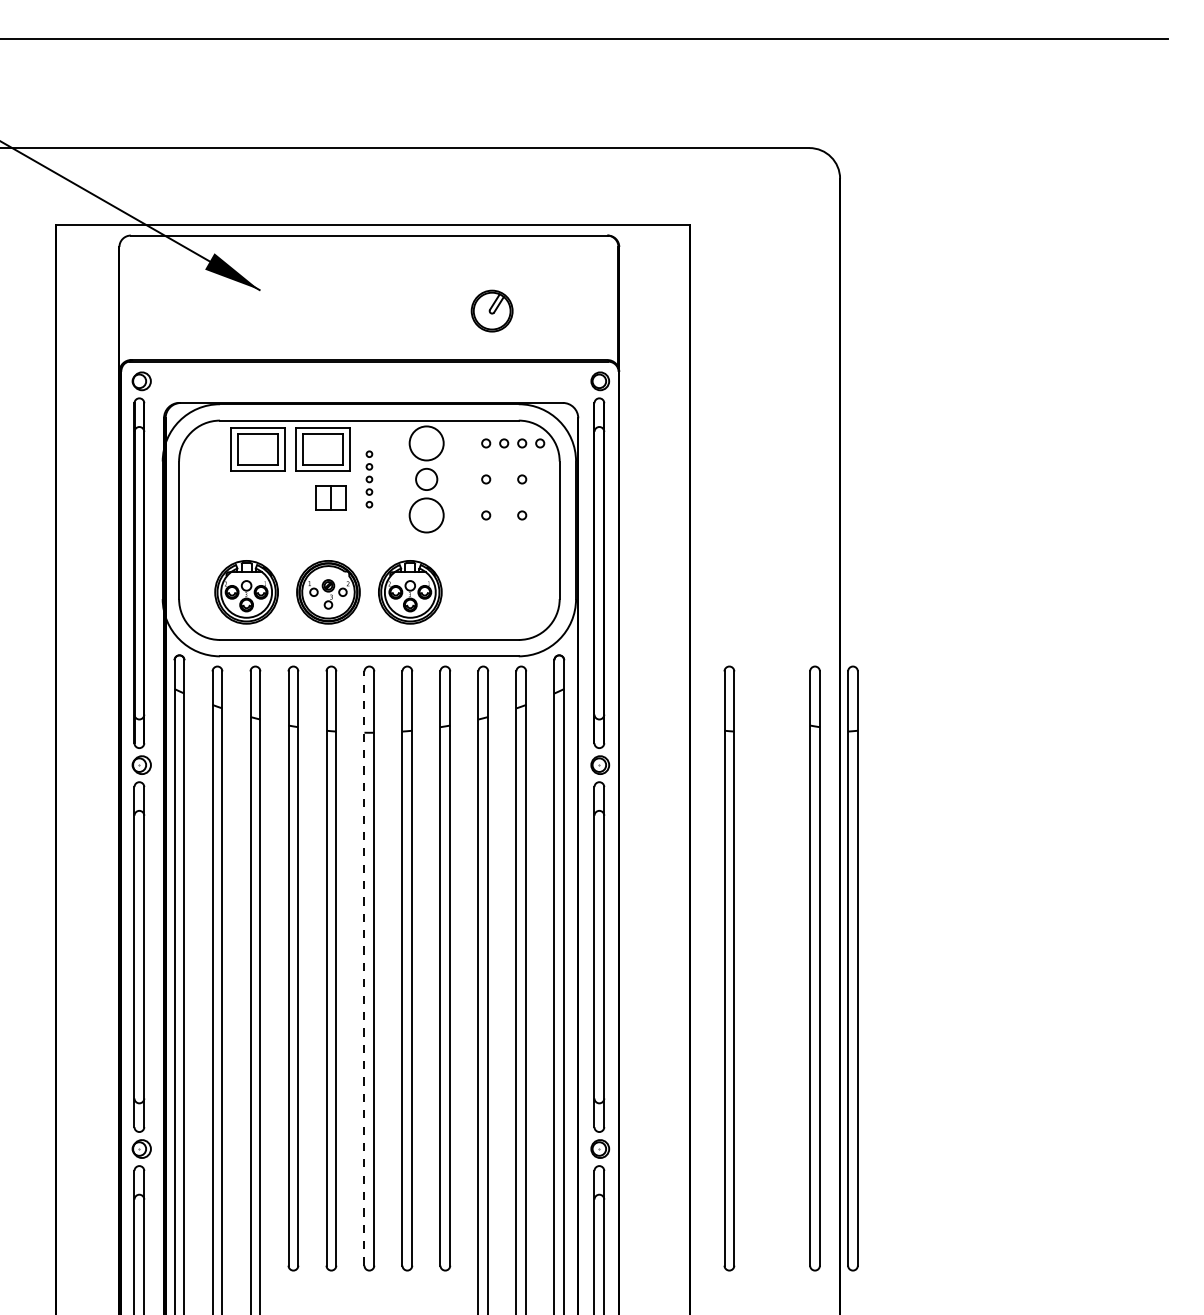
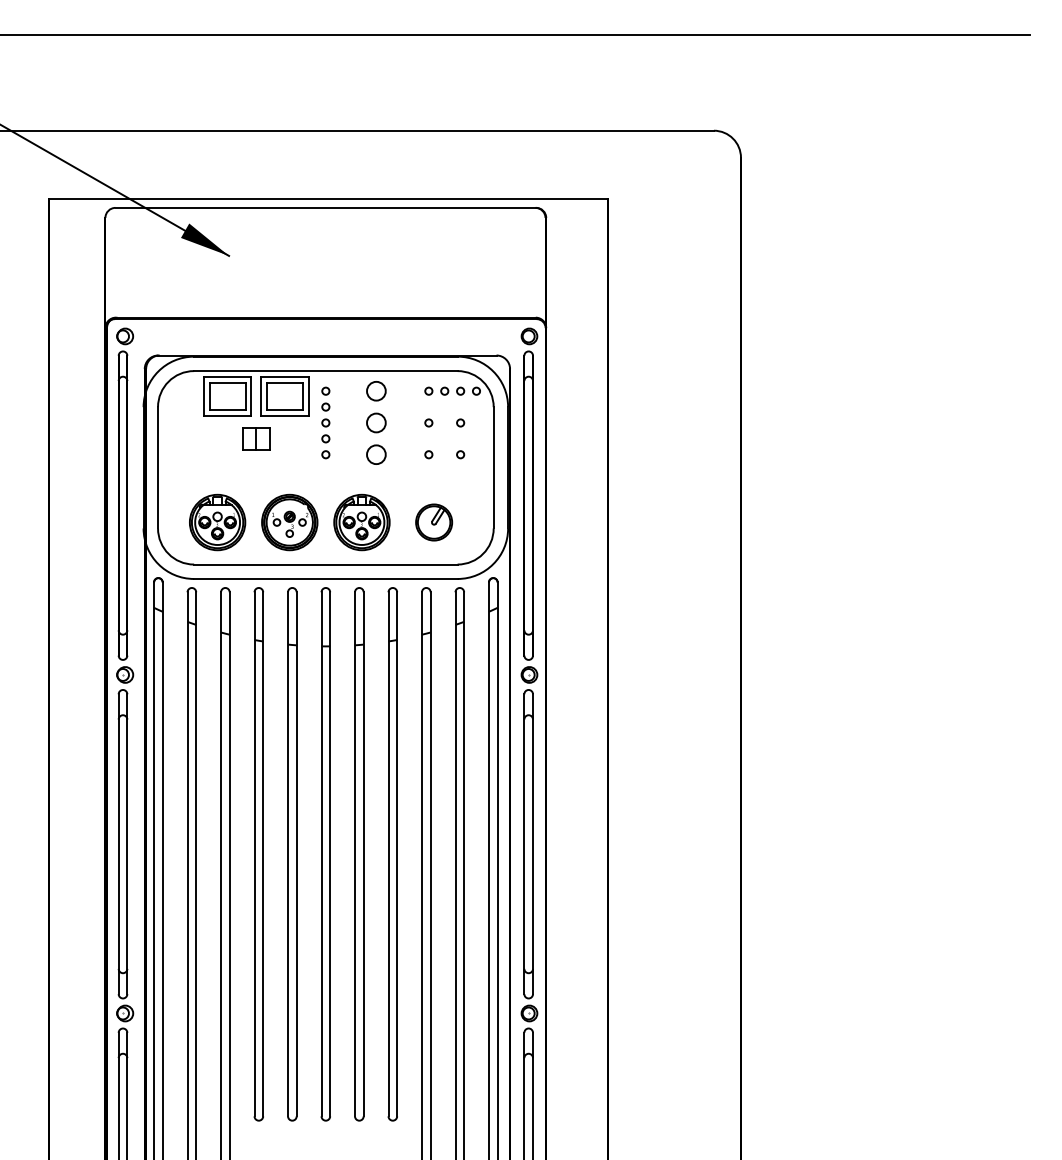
part: (492, 311) -> (434, 522), moved
circle: (426, 442) -> (376, 390), size x0.62
part: (368, 478) -> (325, 422), size x1.43
part: (331, 497) -> (256, 438), moved
circle: (426, 515) -> (376, 454), size x0.62
line: (364, 967) -> (321, 853), dashed -> solid
part: (729, 968) -> (643, 854), removed
part: (814, 968) -> (718, 854), removed
part: (853, 968) -> (752, 854), removed

